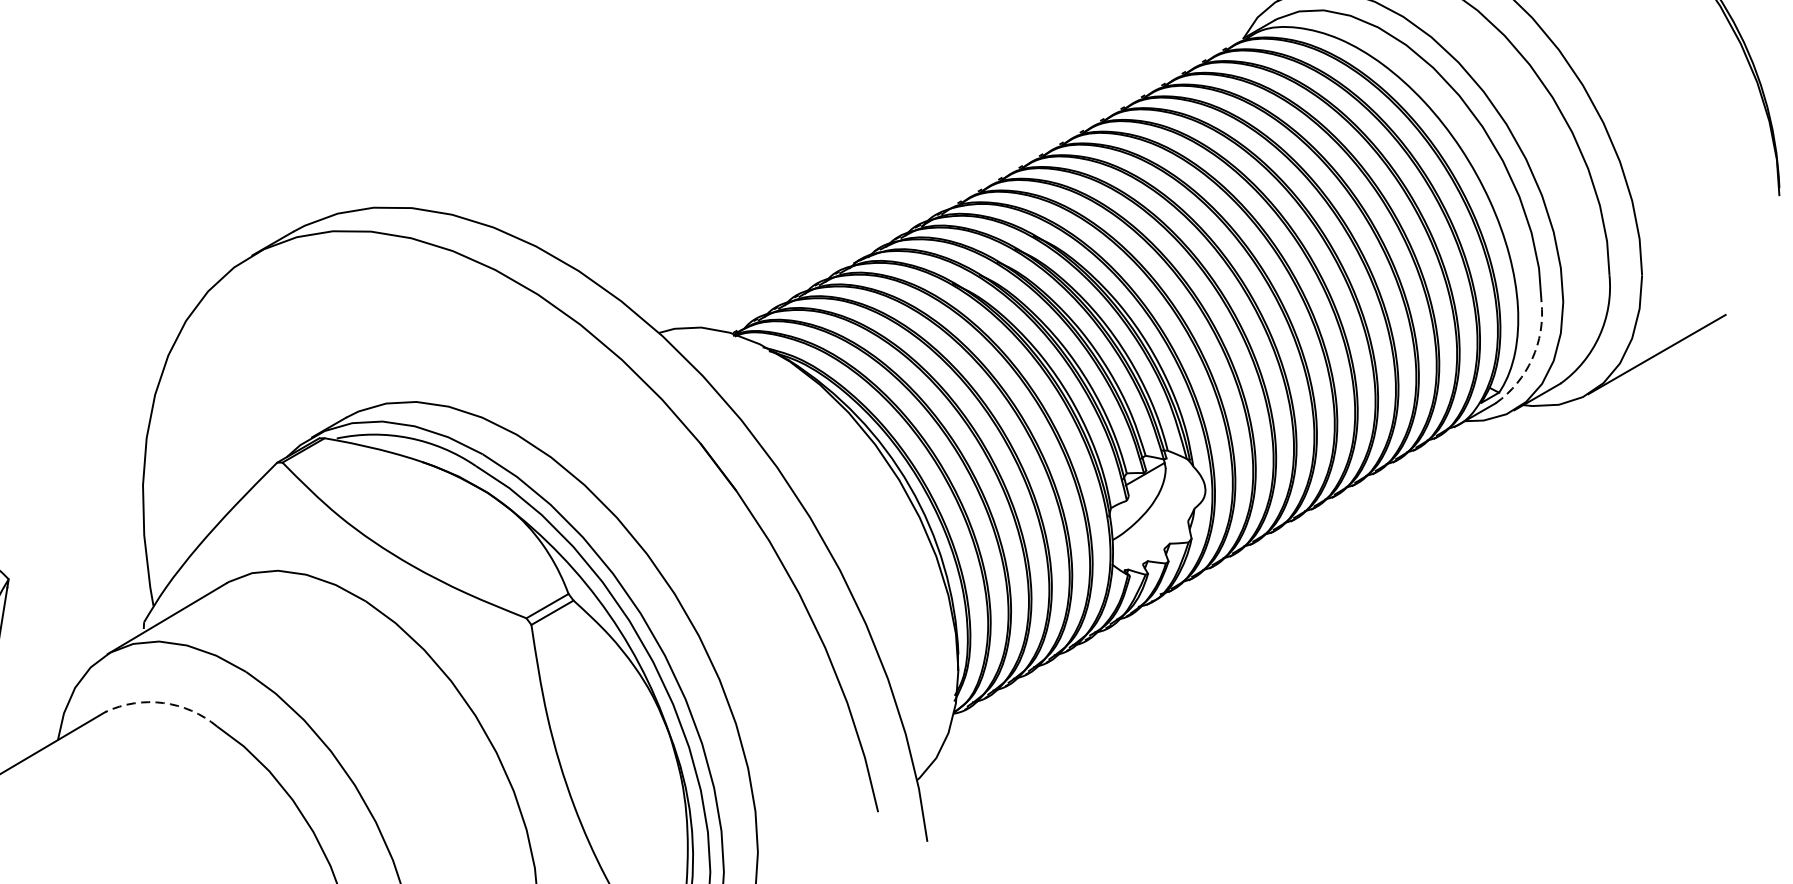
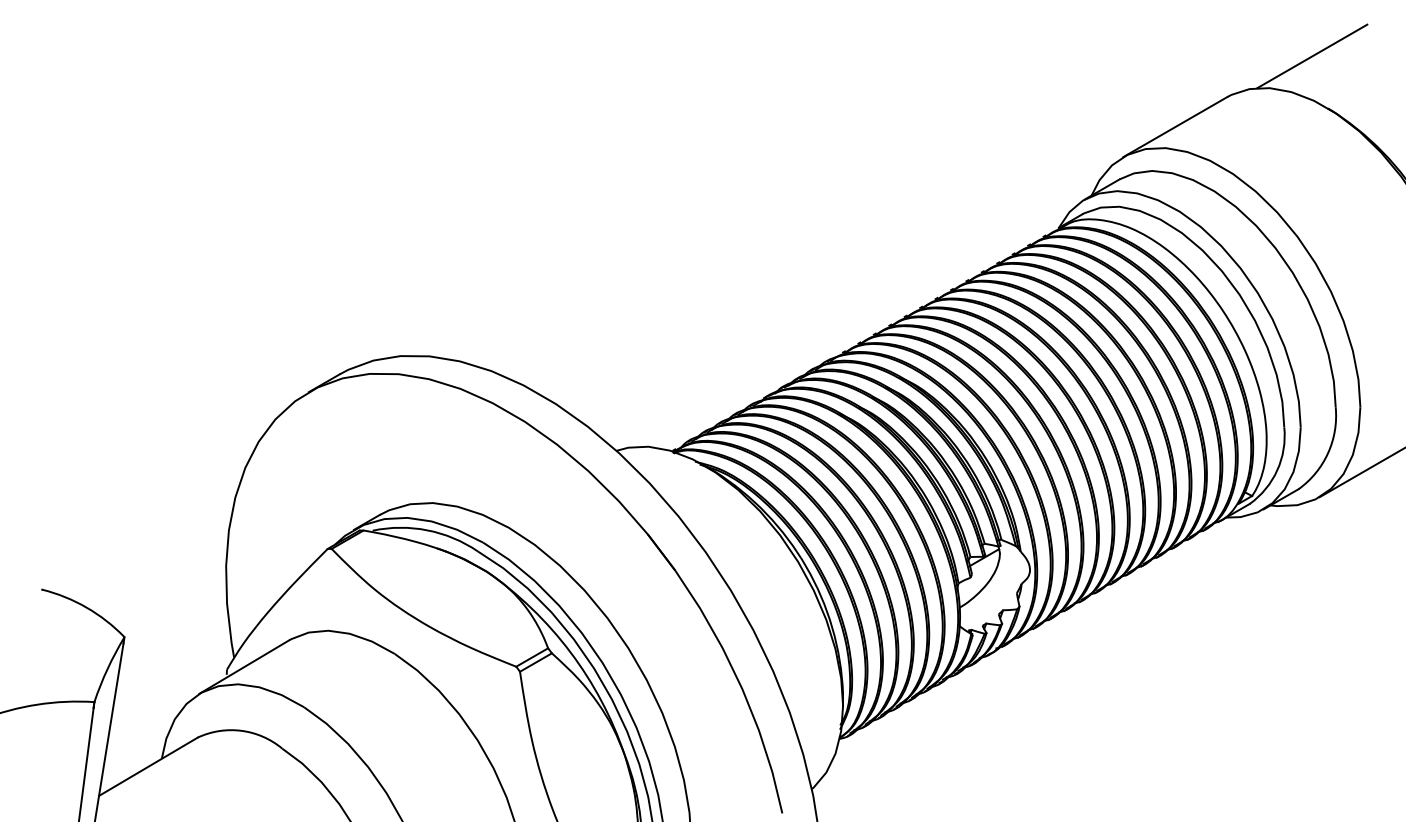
arc: (1532, 358) -> (1277, 470), dashed -> solid
arc: (163, 702) -> (241, 730), dashed -> solid

